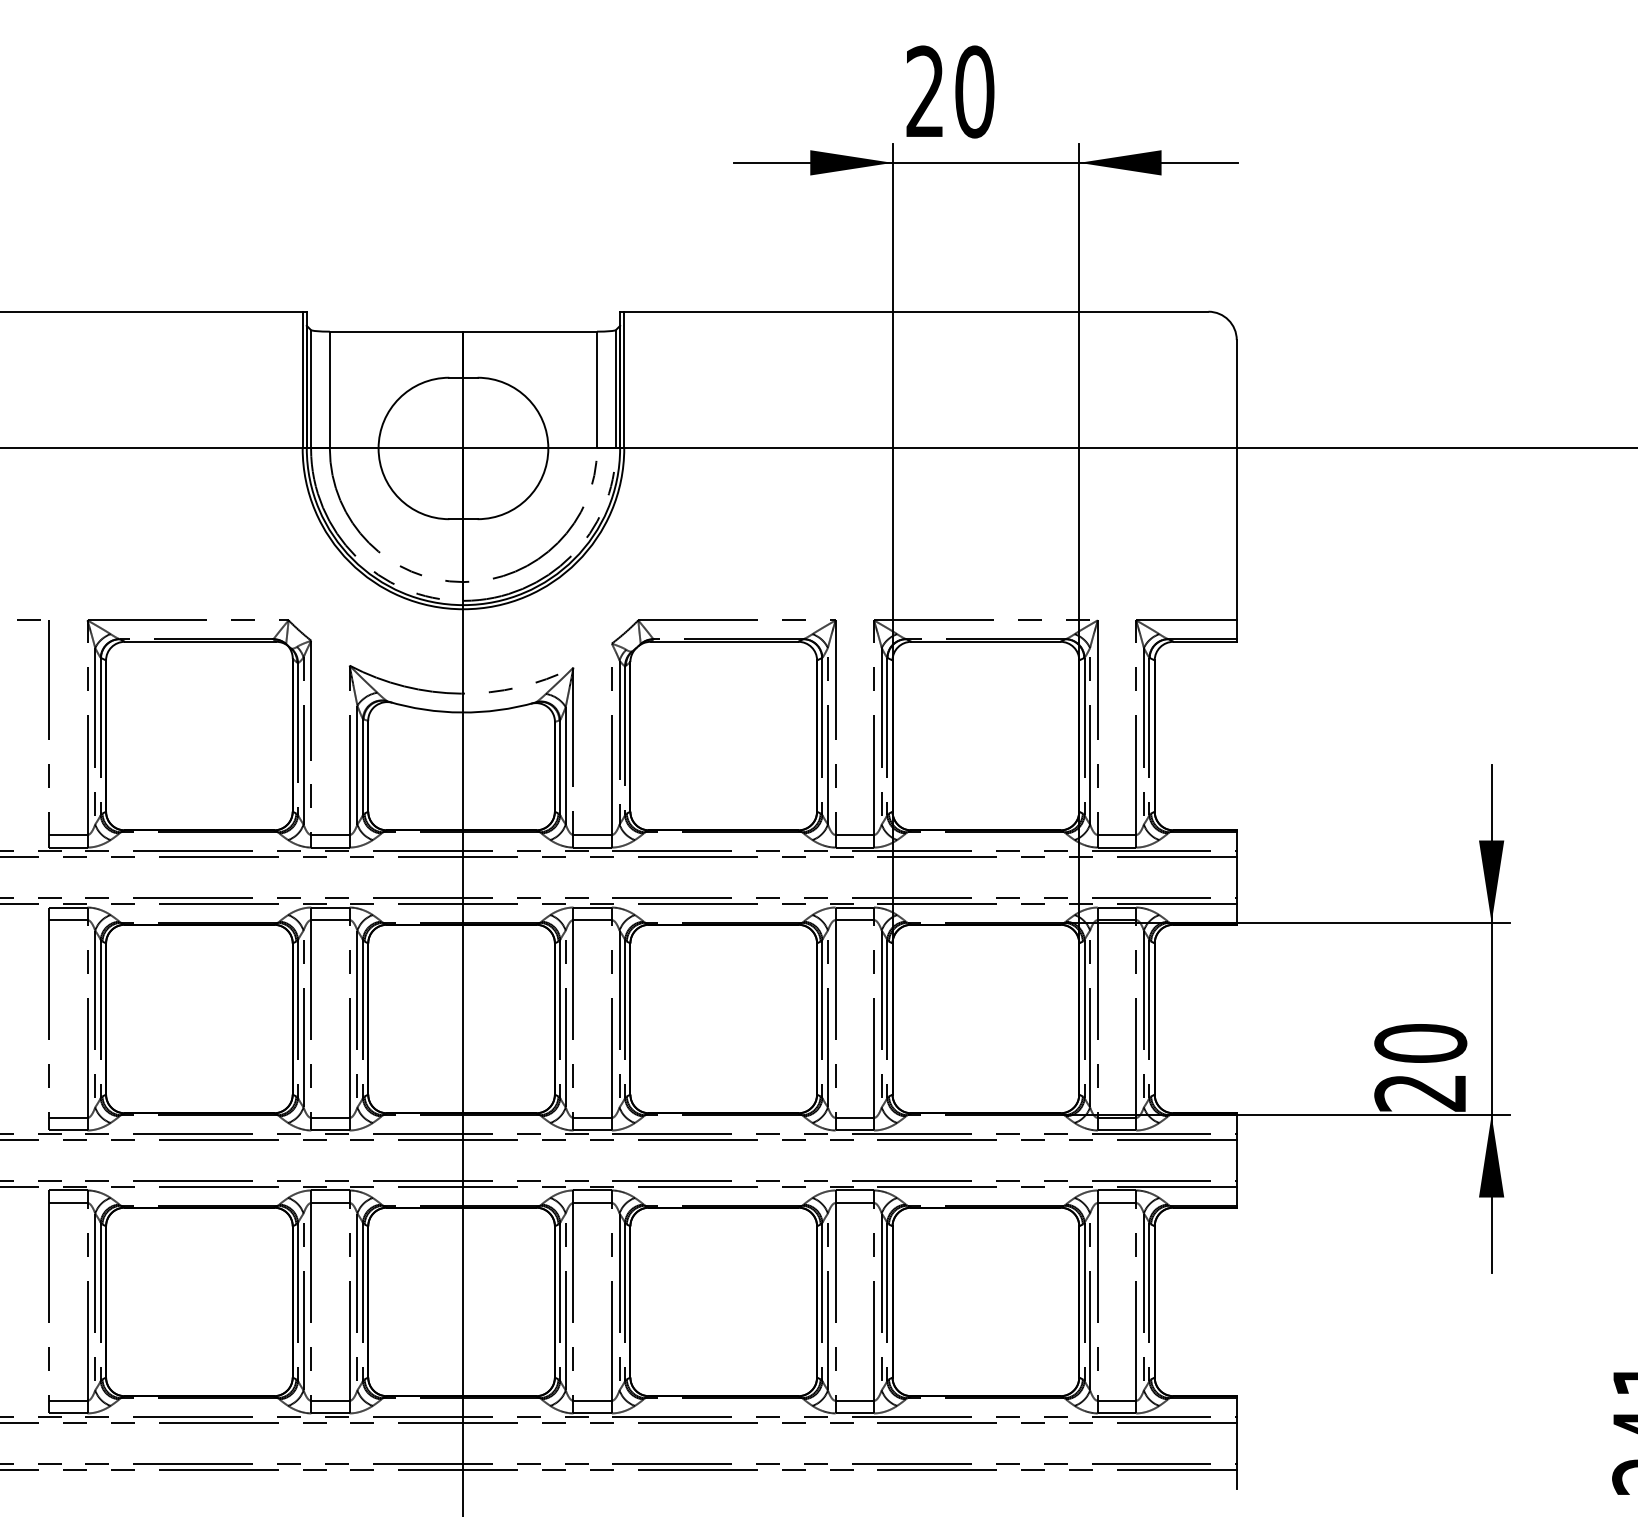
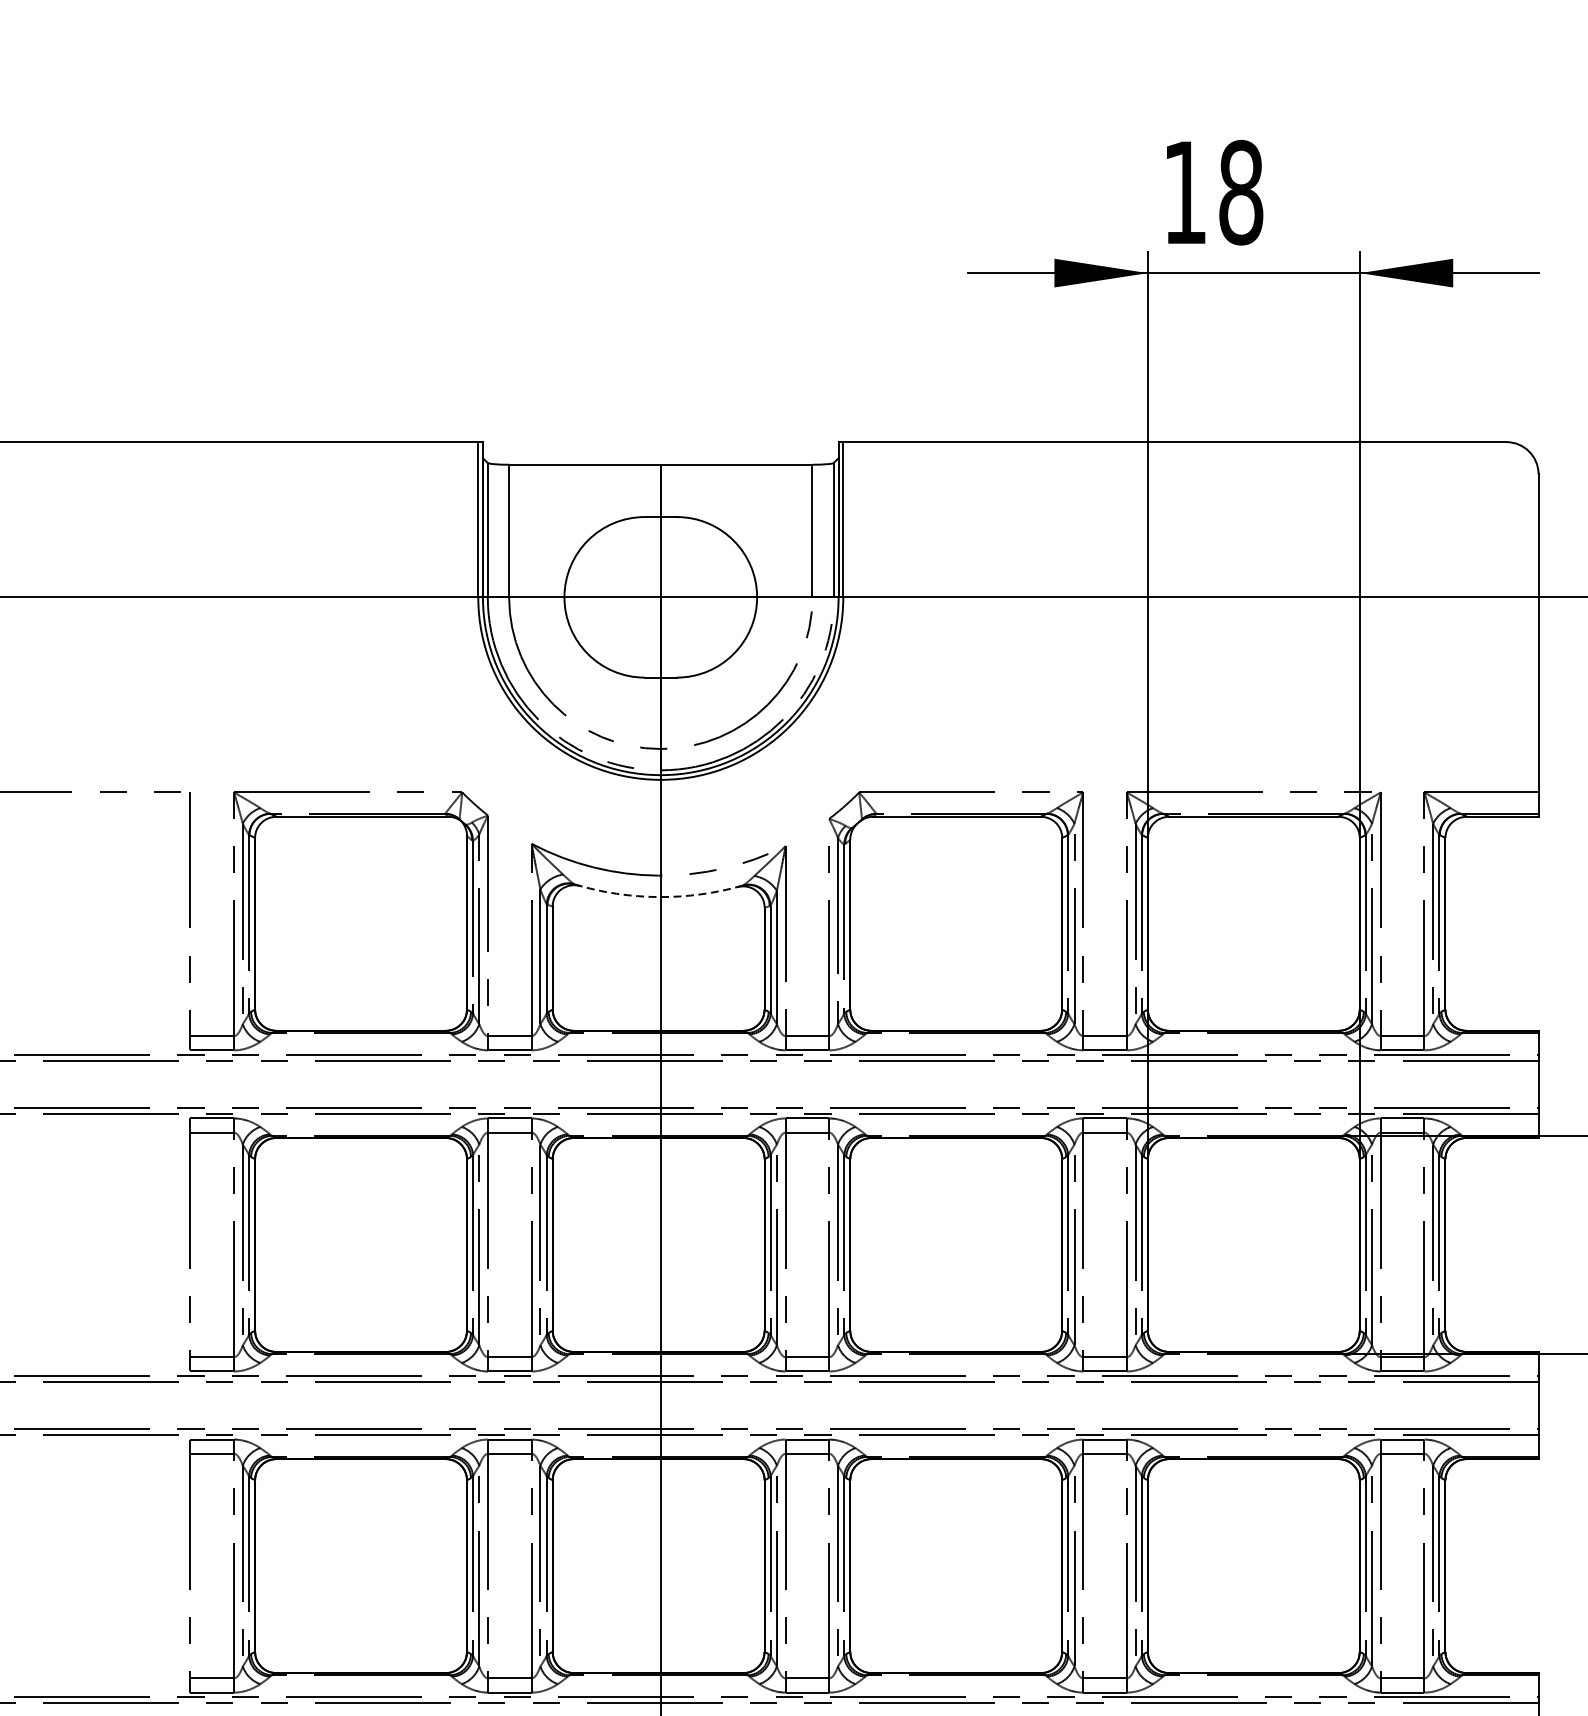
text: (950, 91) -> (1213, 192), 20 -> 18
arc: (461, 712) -> (658, 897), solid -> dashed

